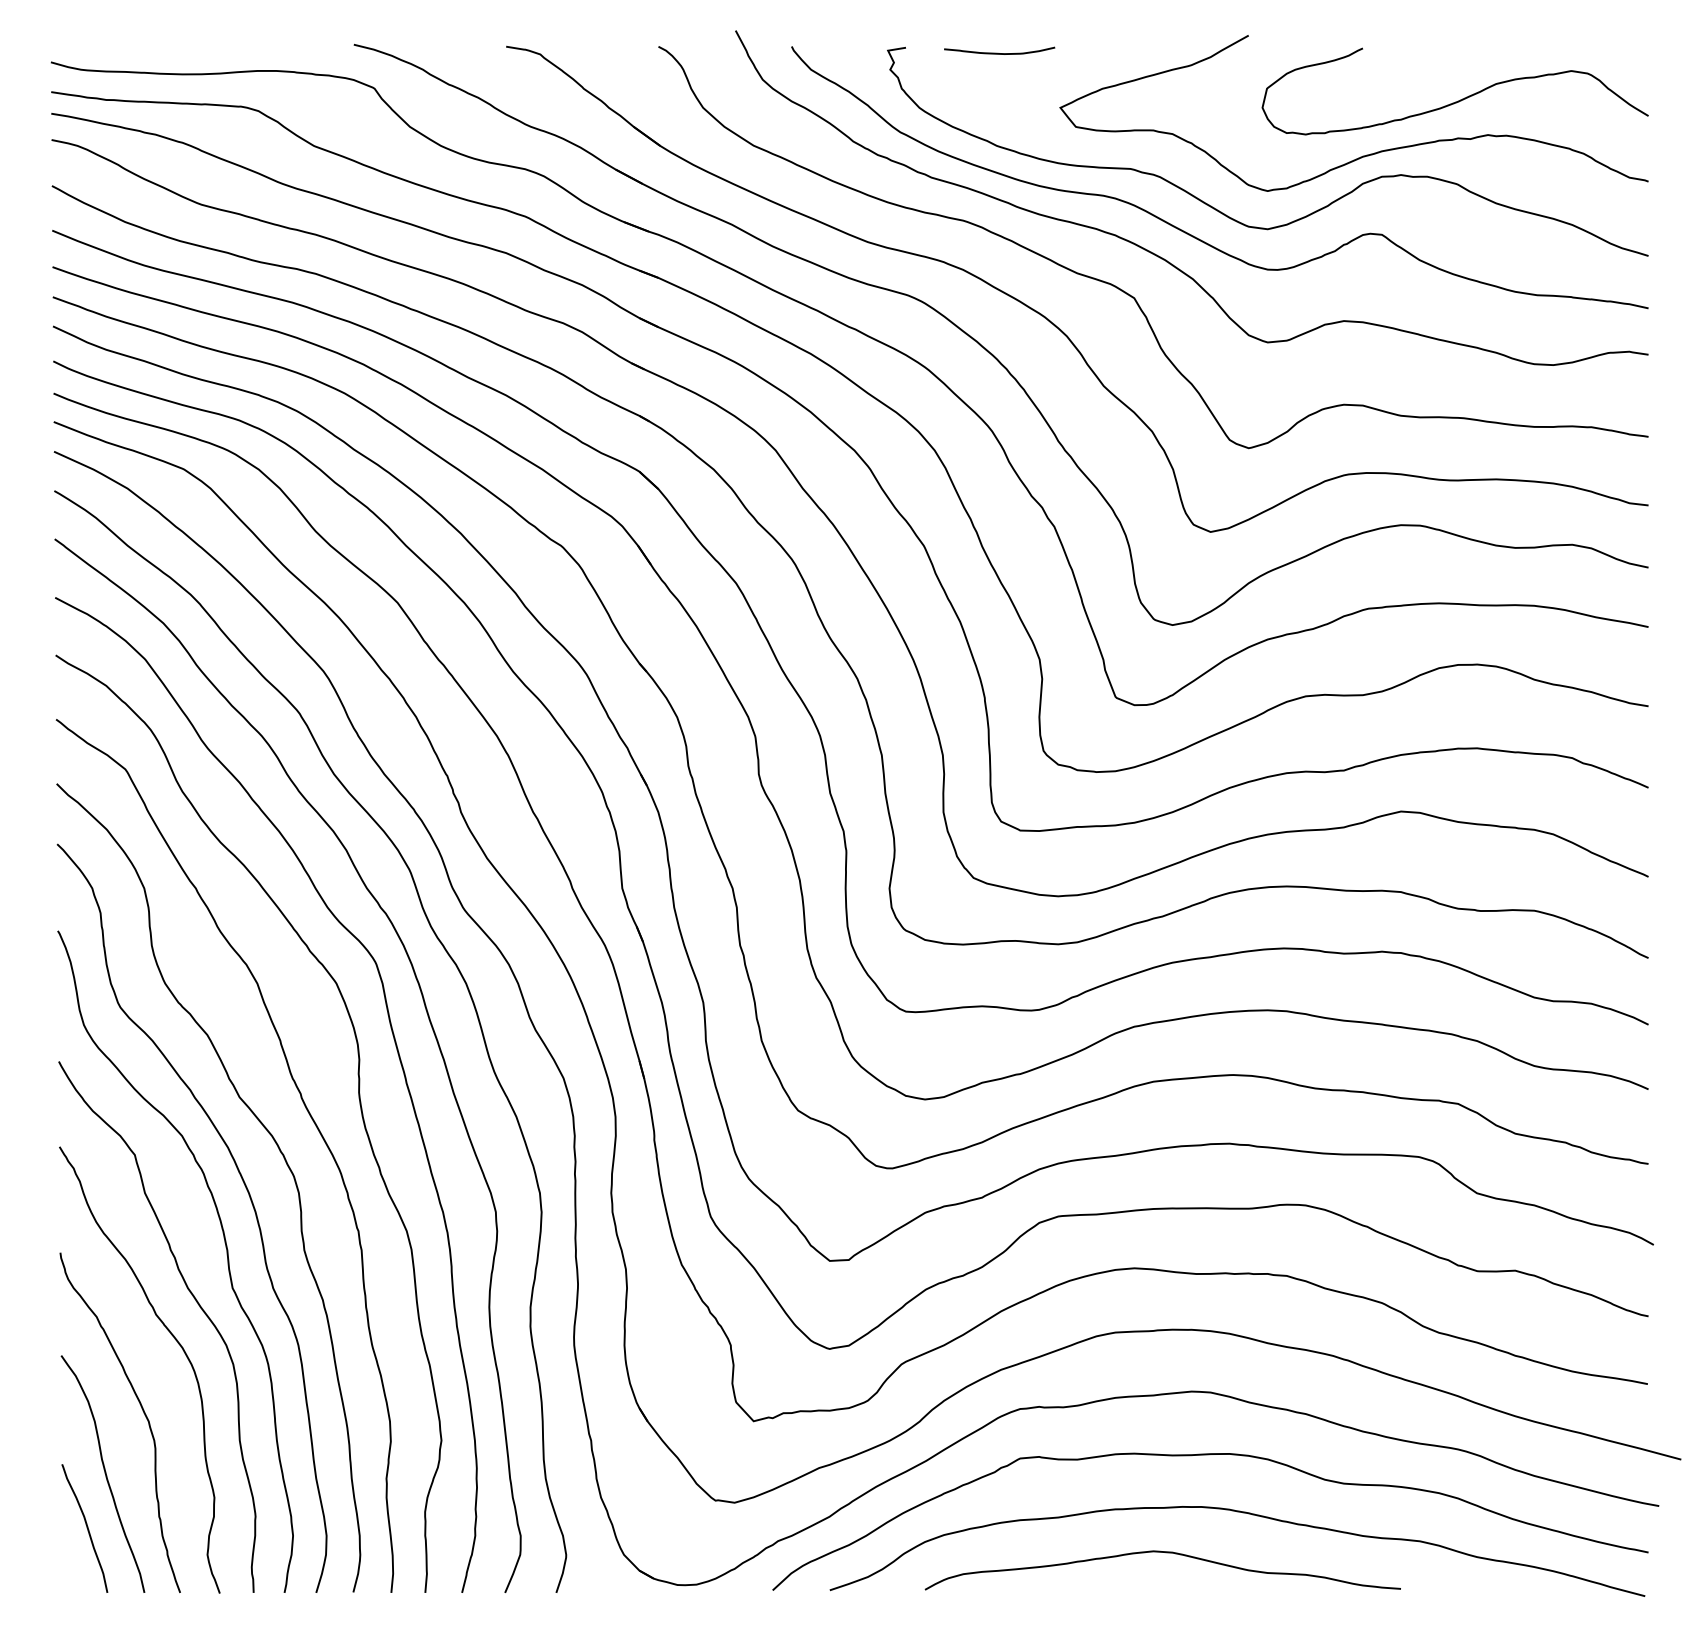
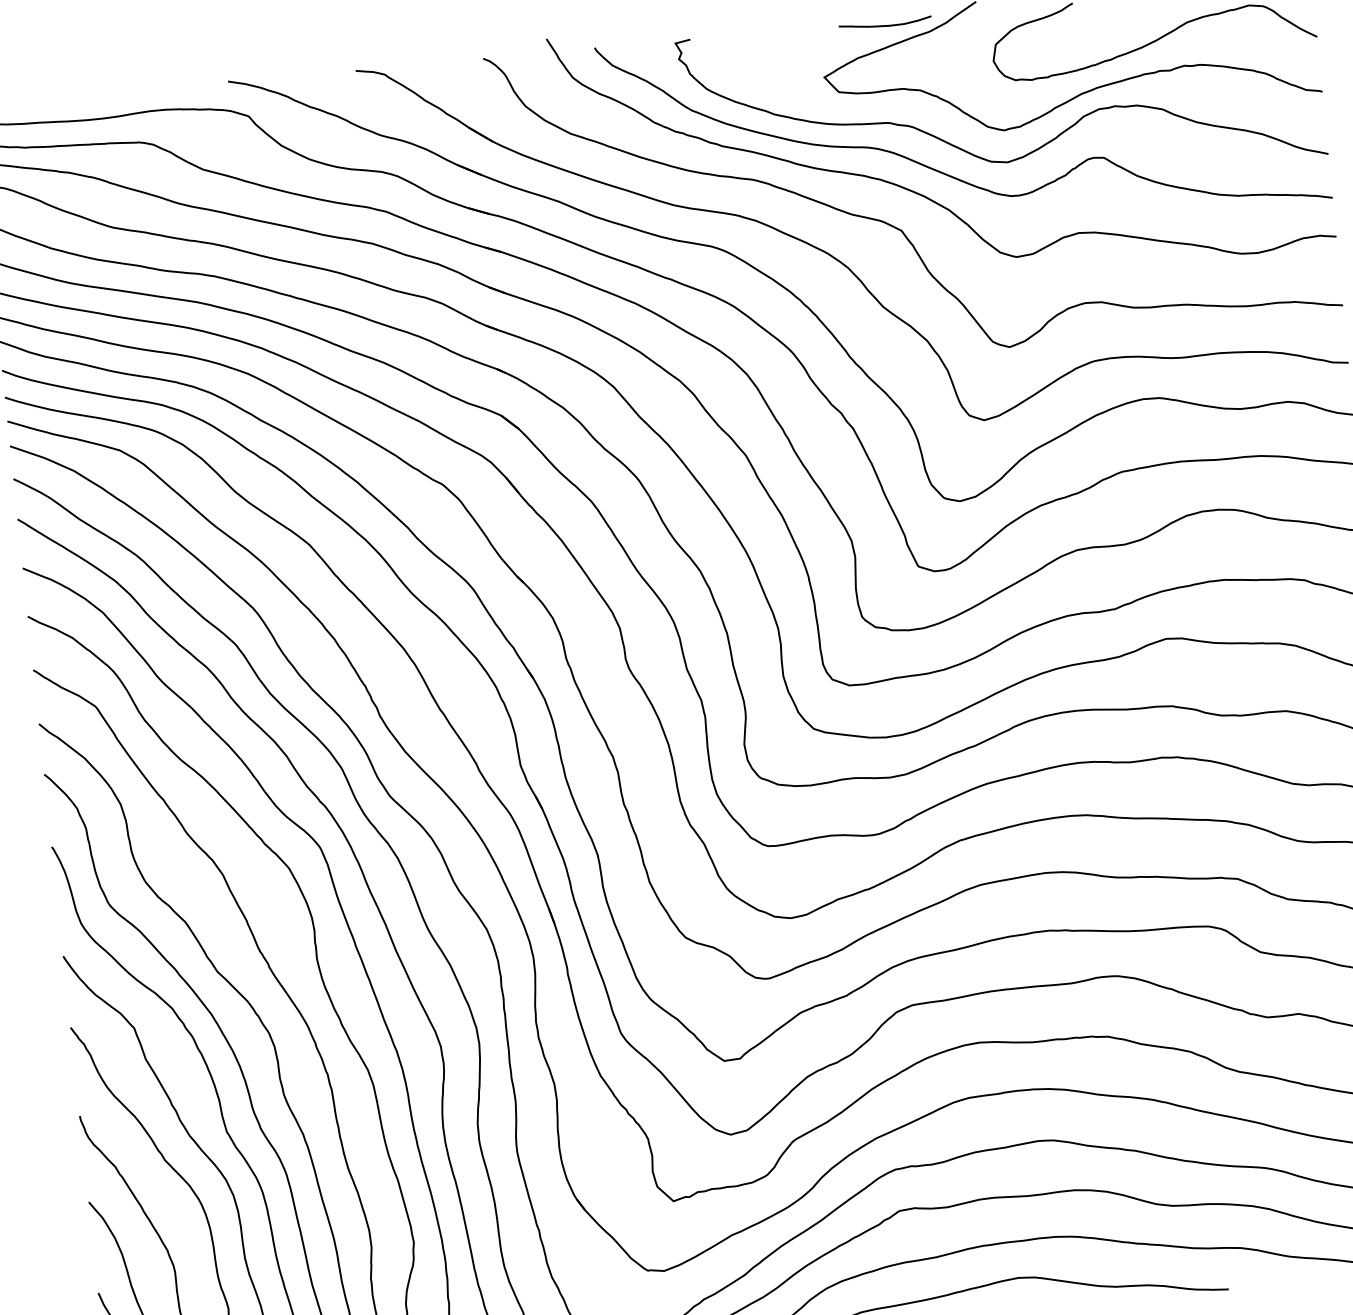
curve: (997, 52) -> (883, 24), moved

